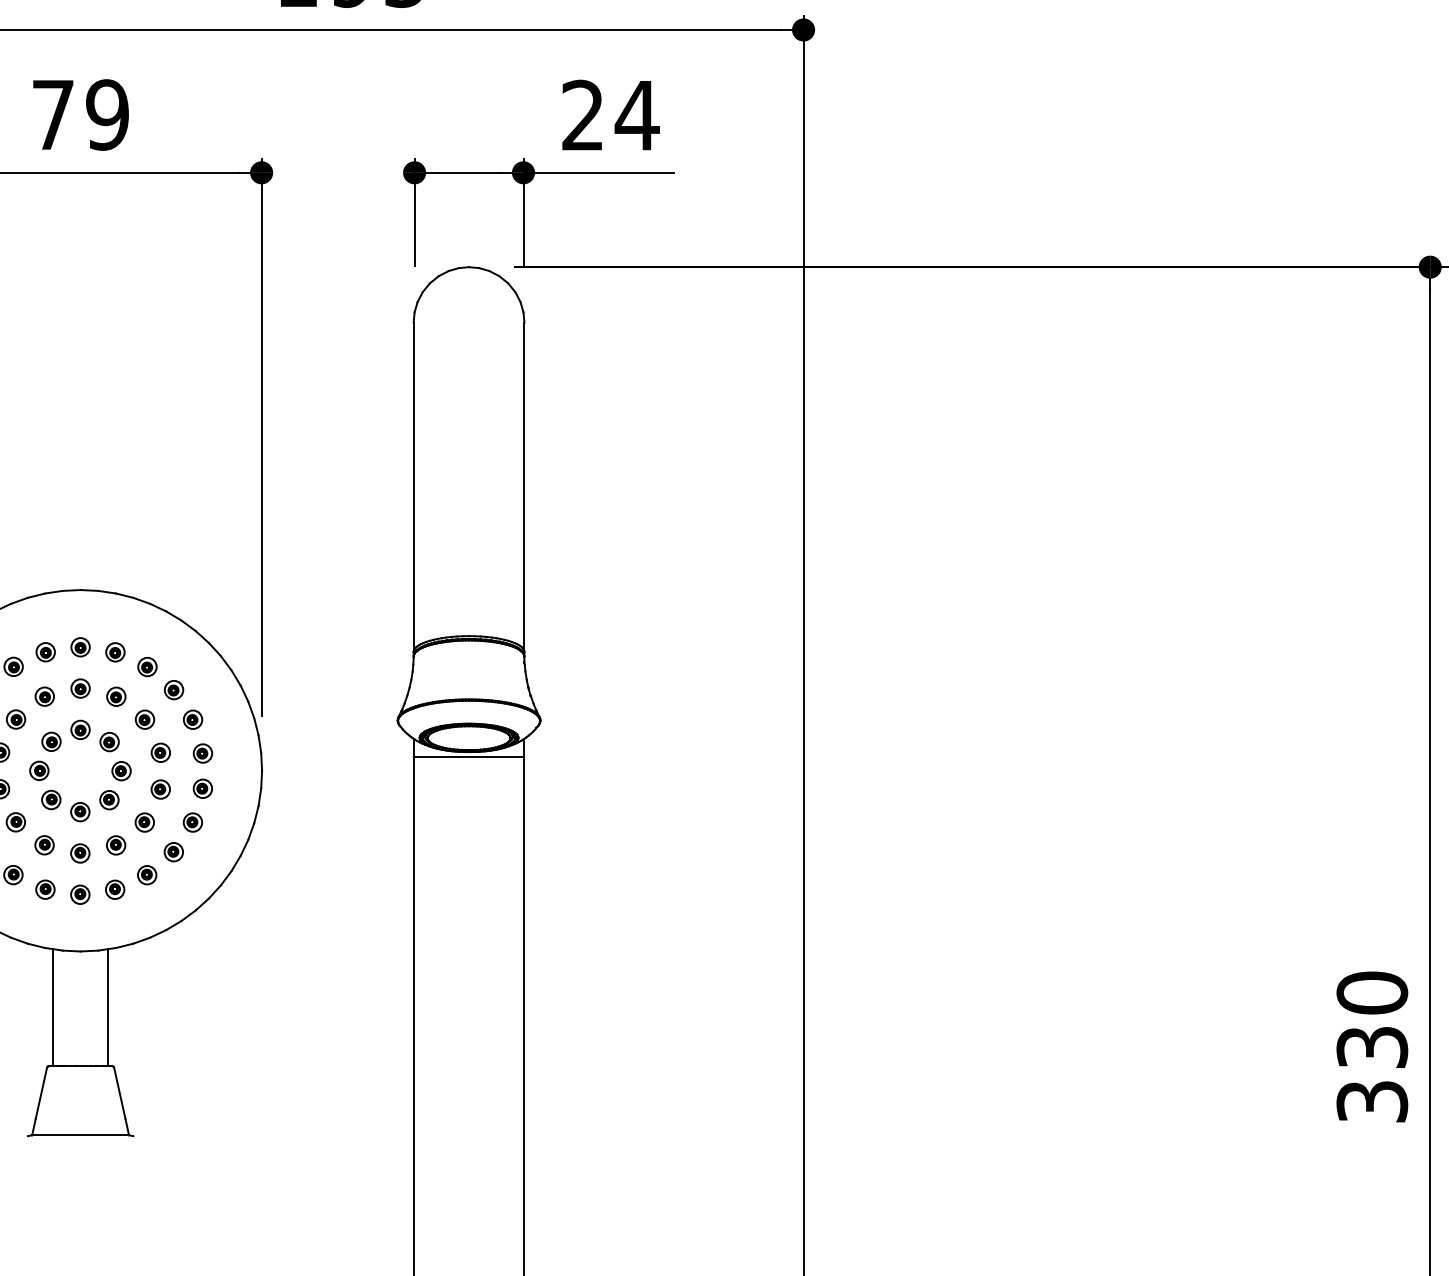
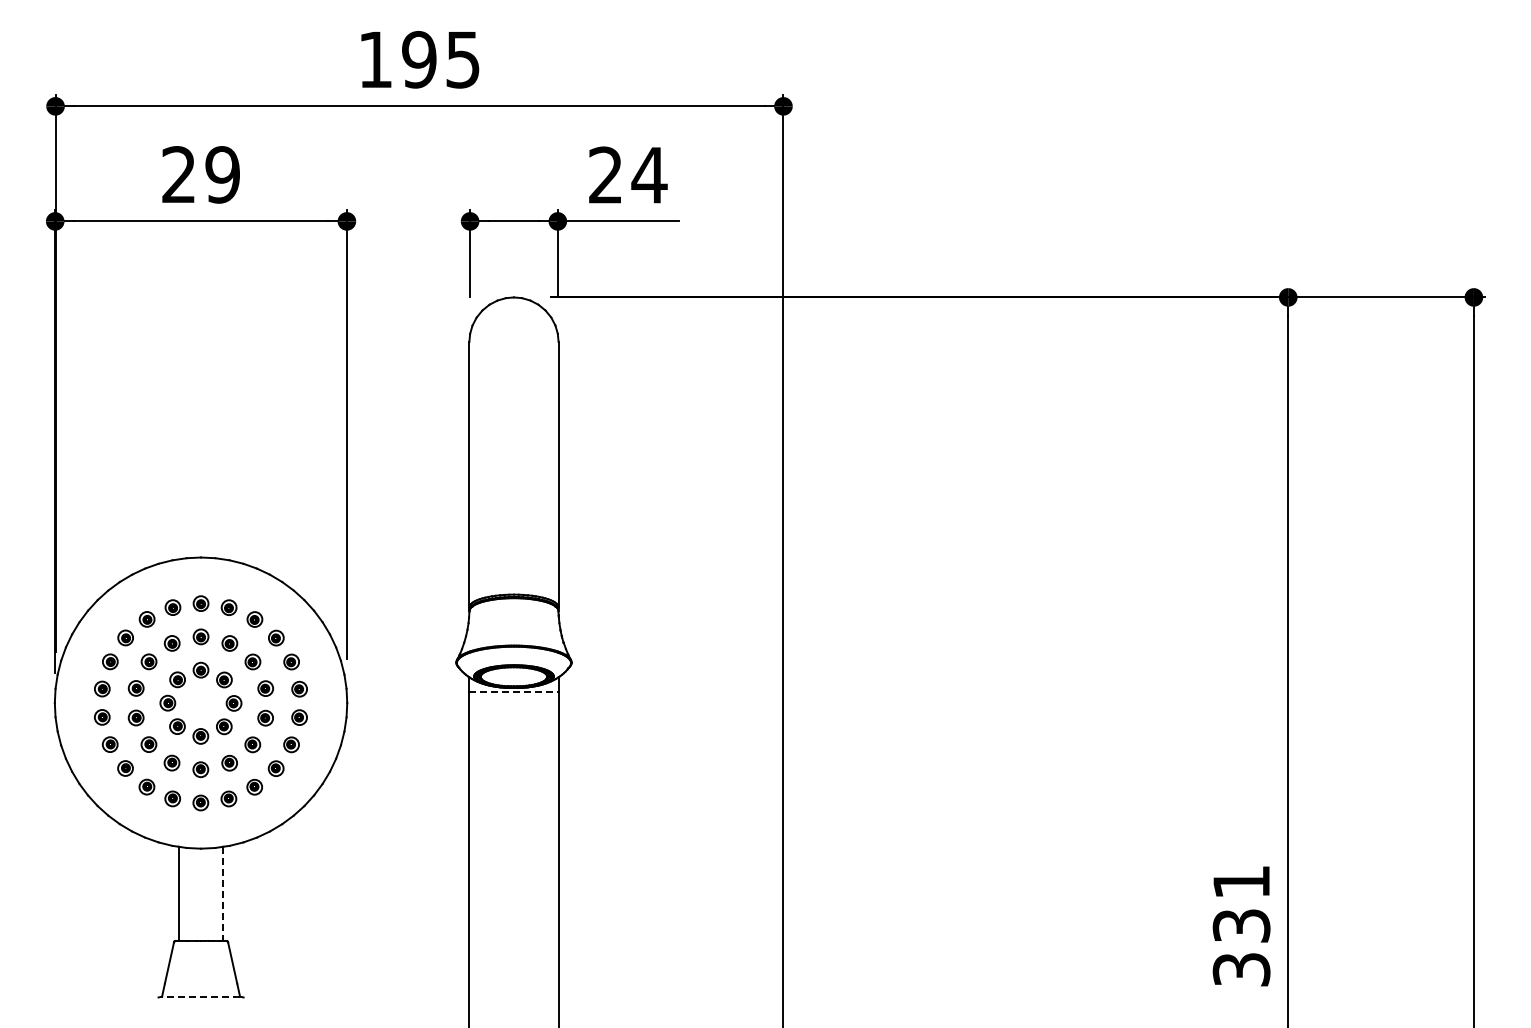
text: (52, 114) -> (178, 174), 79 -> 29
line: (468, 757) -> (513, 692), solid -> dashed
text: (1372, 992) -> (1241, 881), 330 -> 331
line: (108, 1008) -> (223, 894), solid -> dashed
line: (81, 1134) -> (201, 996), solid -> dashed

